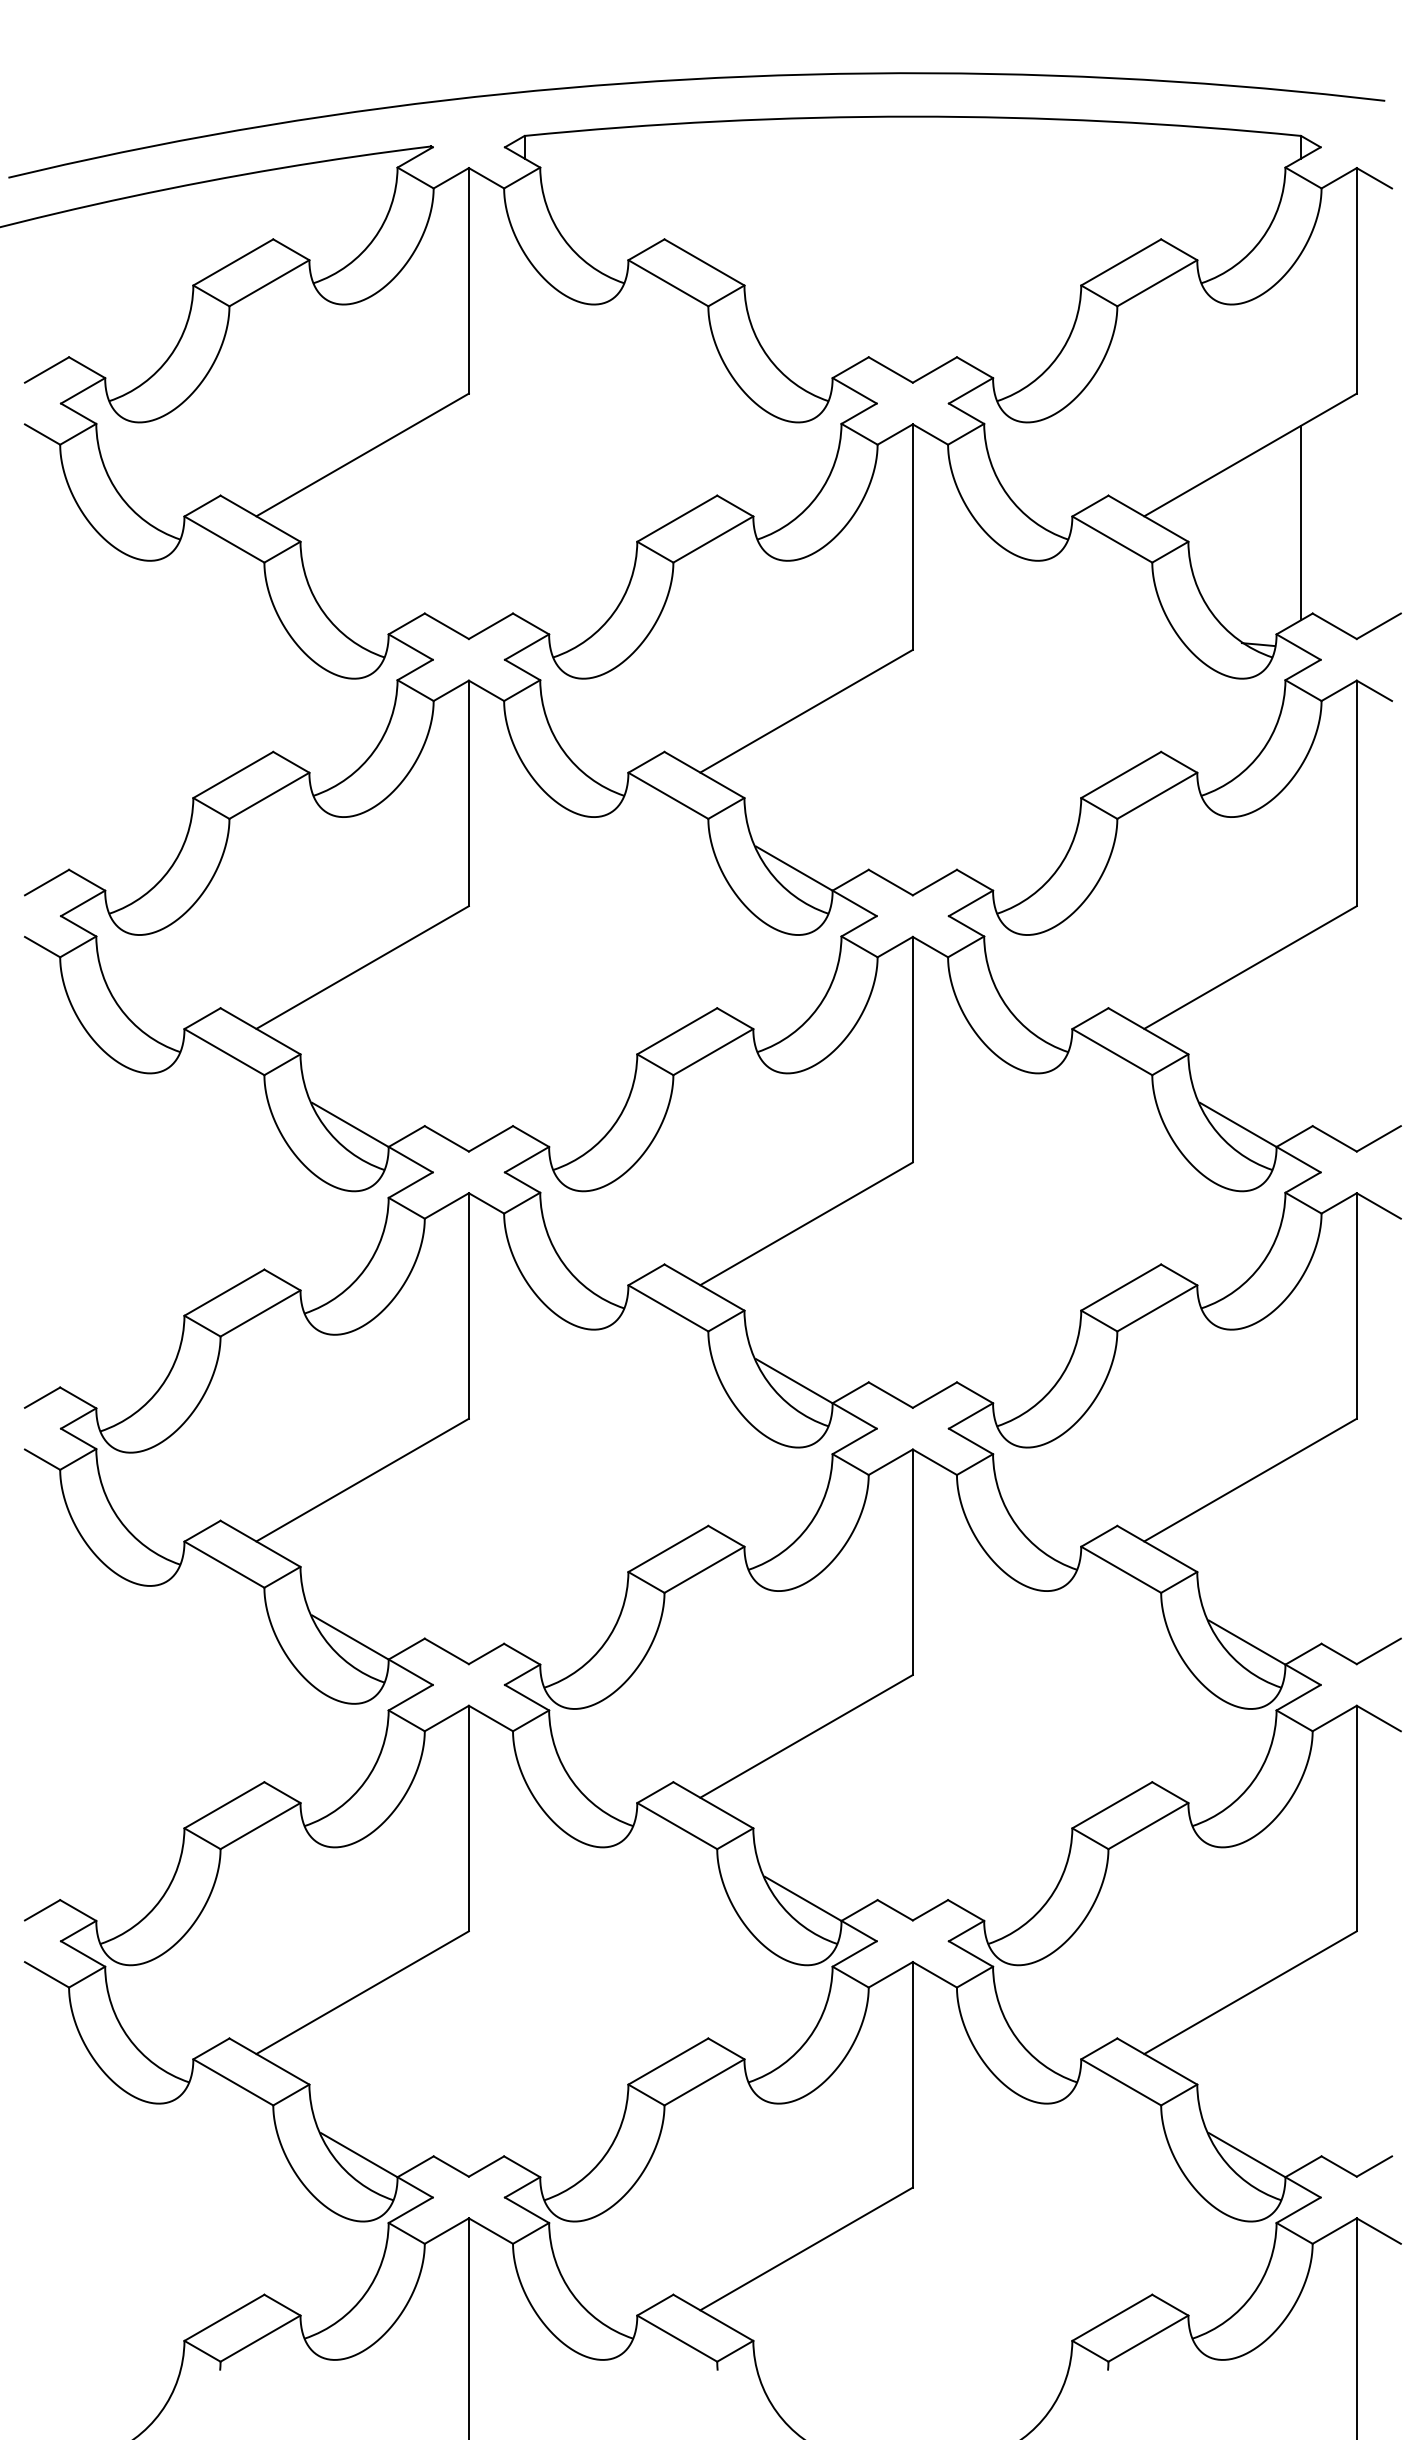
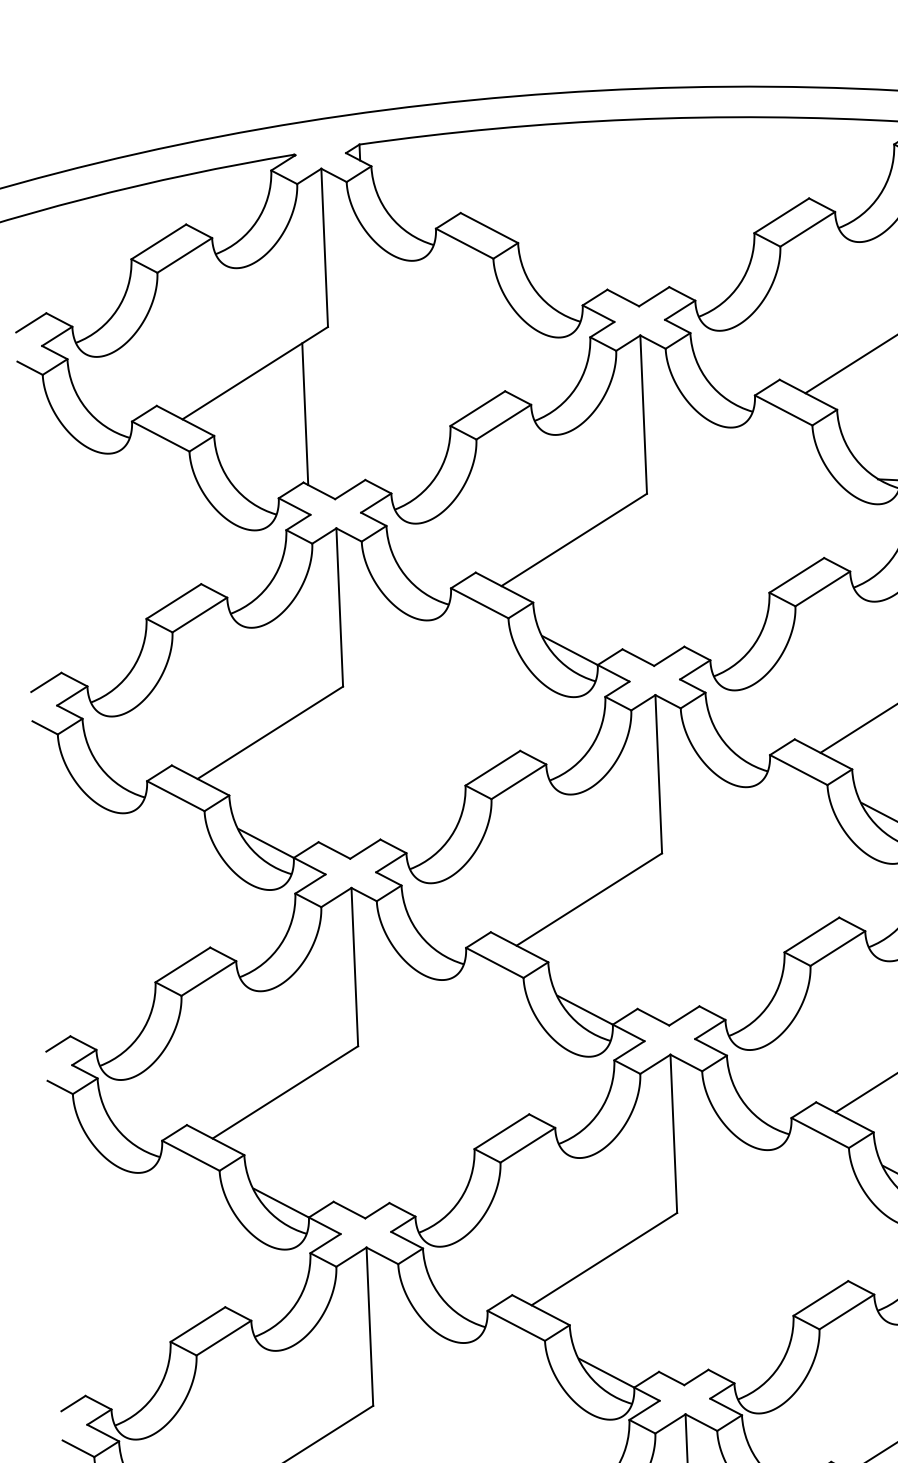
line: (431, 516) -> (305, 414), added

